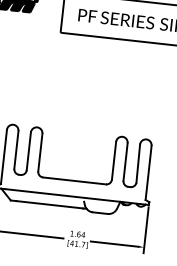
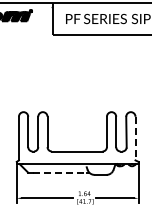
line: (148, 172) -> (135, 138), solid -> dashed
line: (49, 204) -> (59, 172), solid -> dashed

